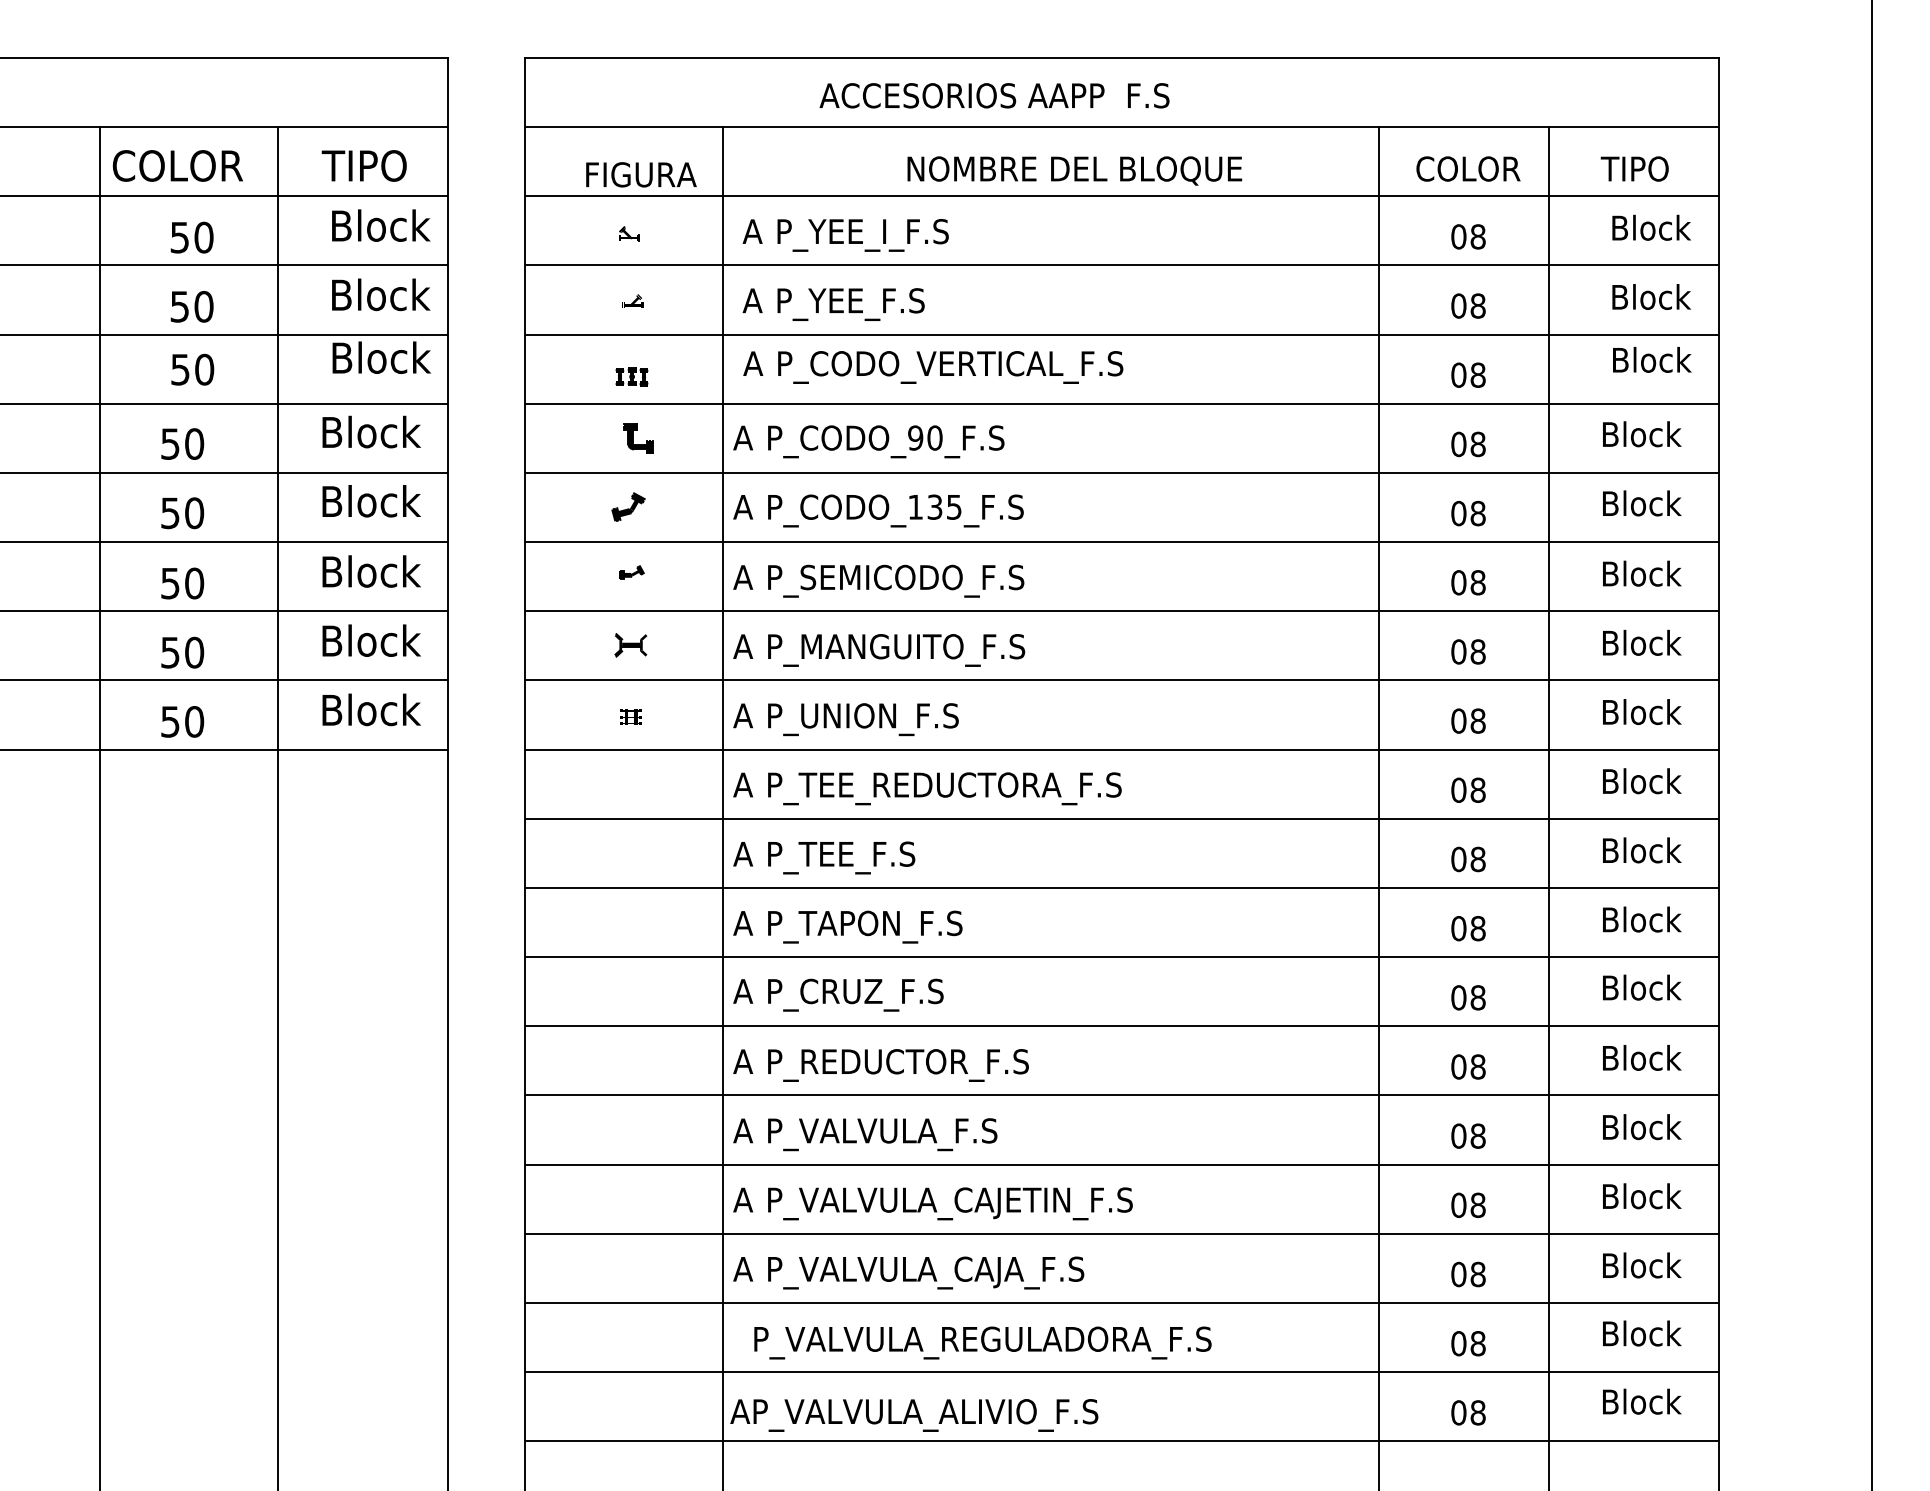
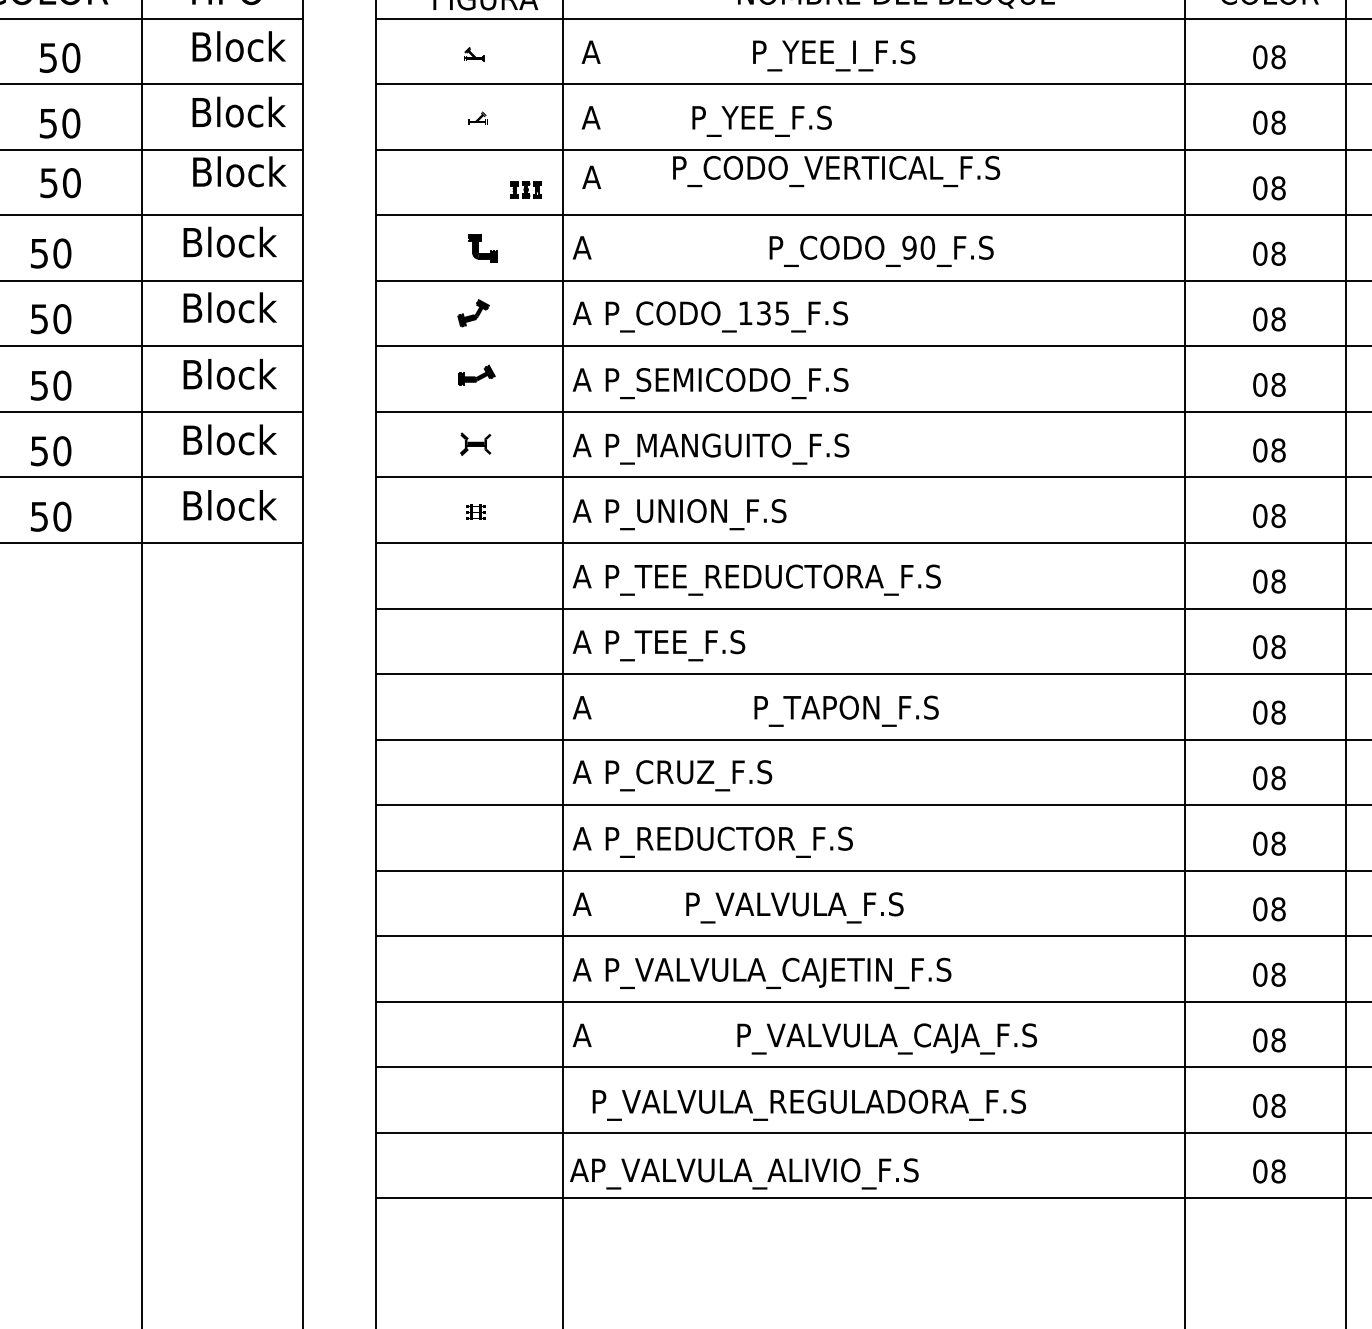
text: (862, 235) -> (833, 55), moved
text: (850, 304) -> (761, 121), moved
text: (950, 367) -> (836, 171), moved
part: (631, 376) -> (525, 189), moved
text: (886, 441) -> (881, 251), moved
part: (631, 572) -> (476, 375), size x1.6
text: (865, 926) -> (846, 710), moved
text: (882, 1134) -> (794, 907), moved
text: (926, 1272) -> (887, 1038), moved

